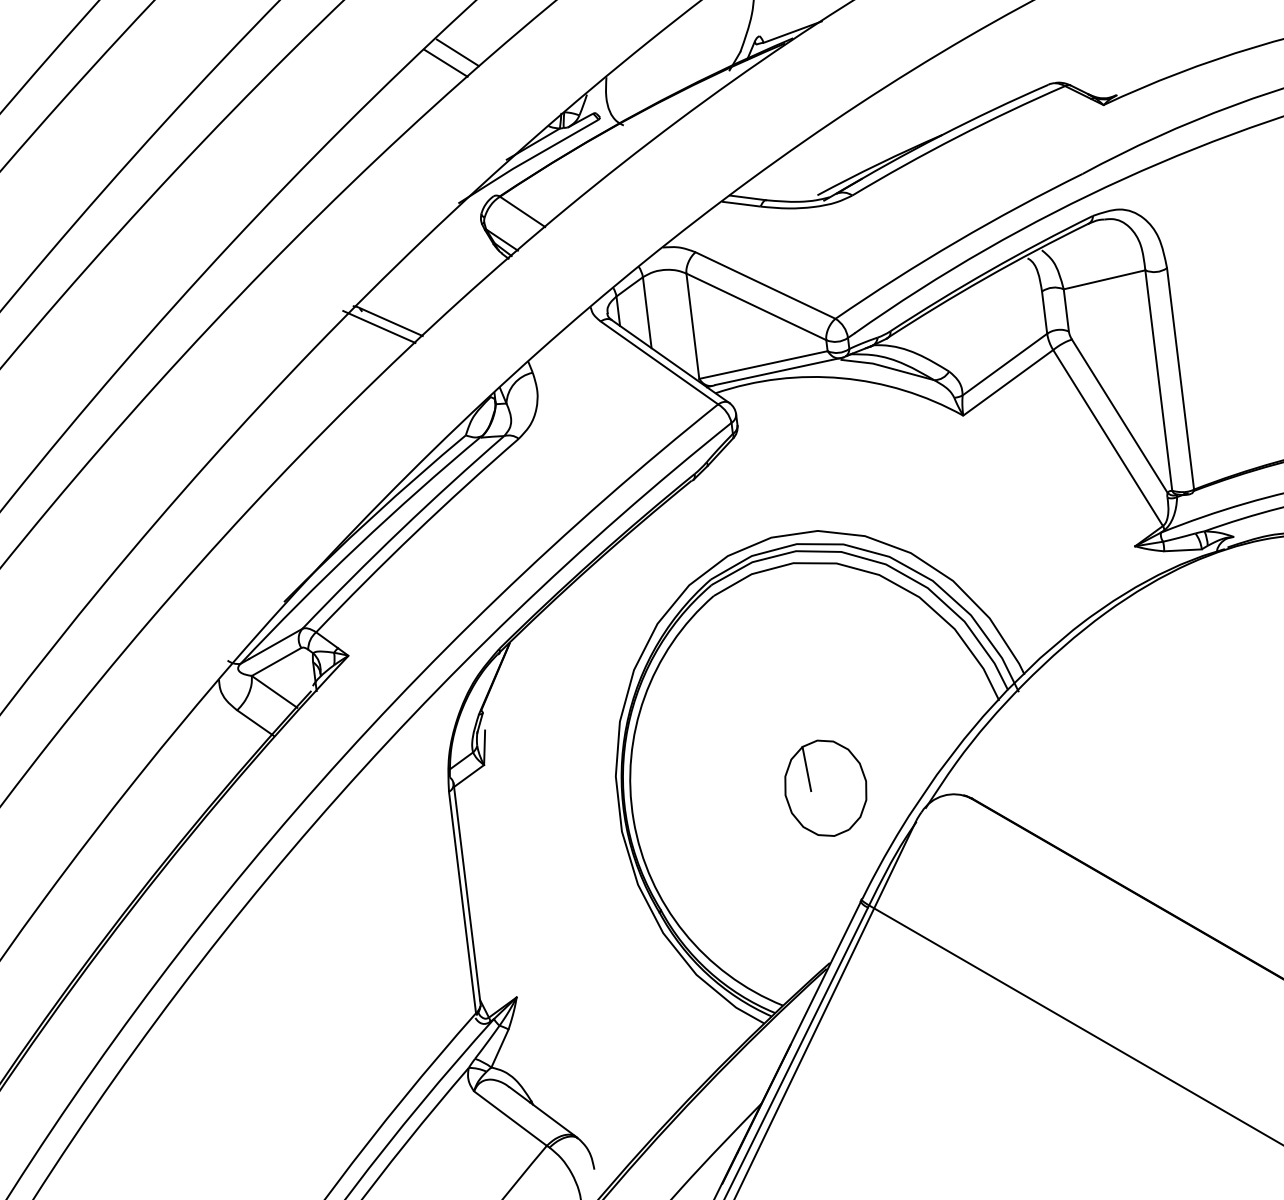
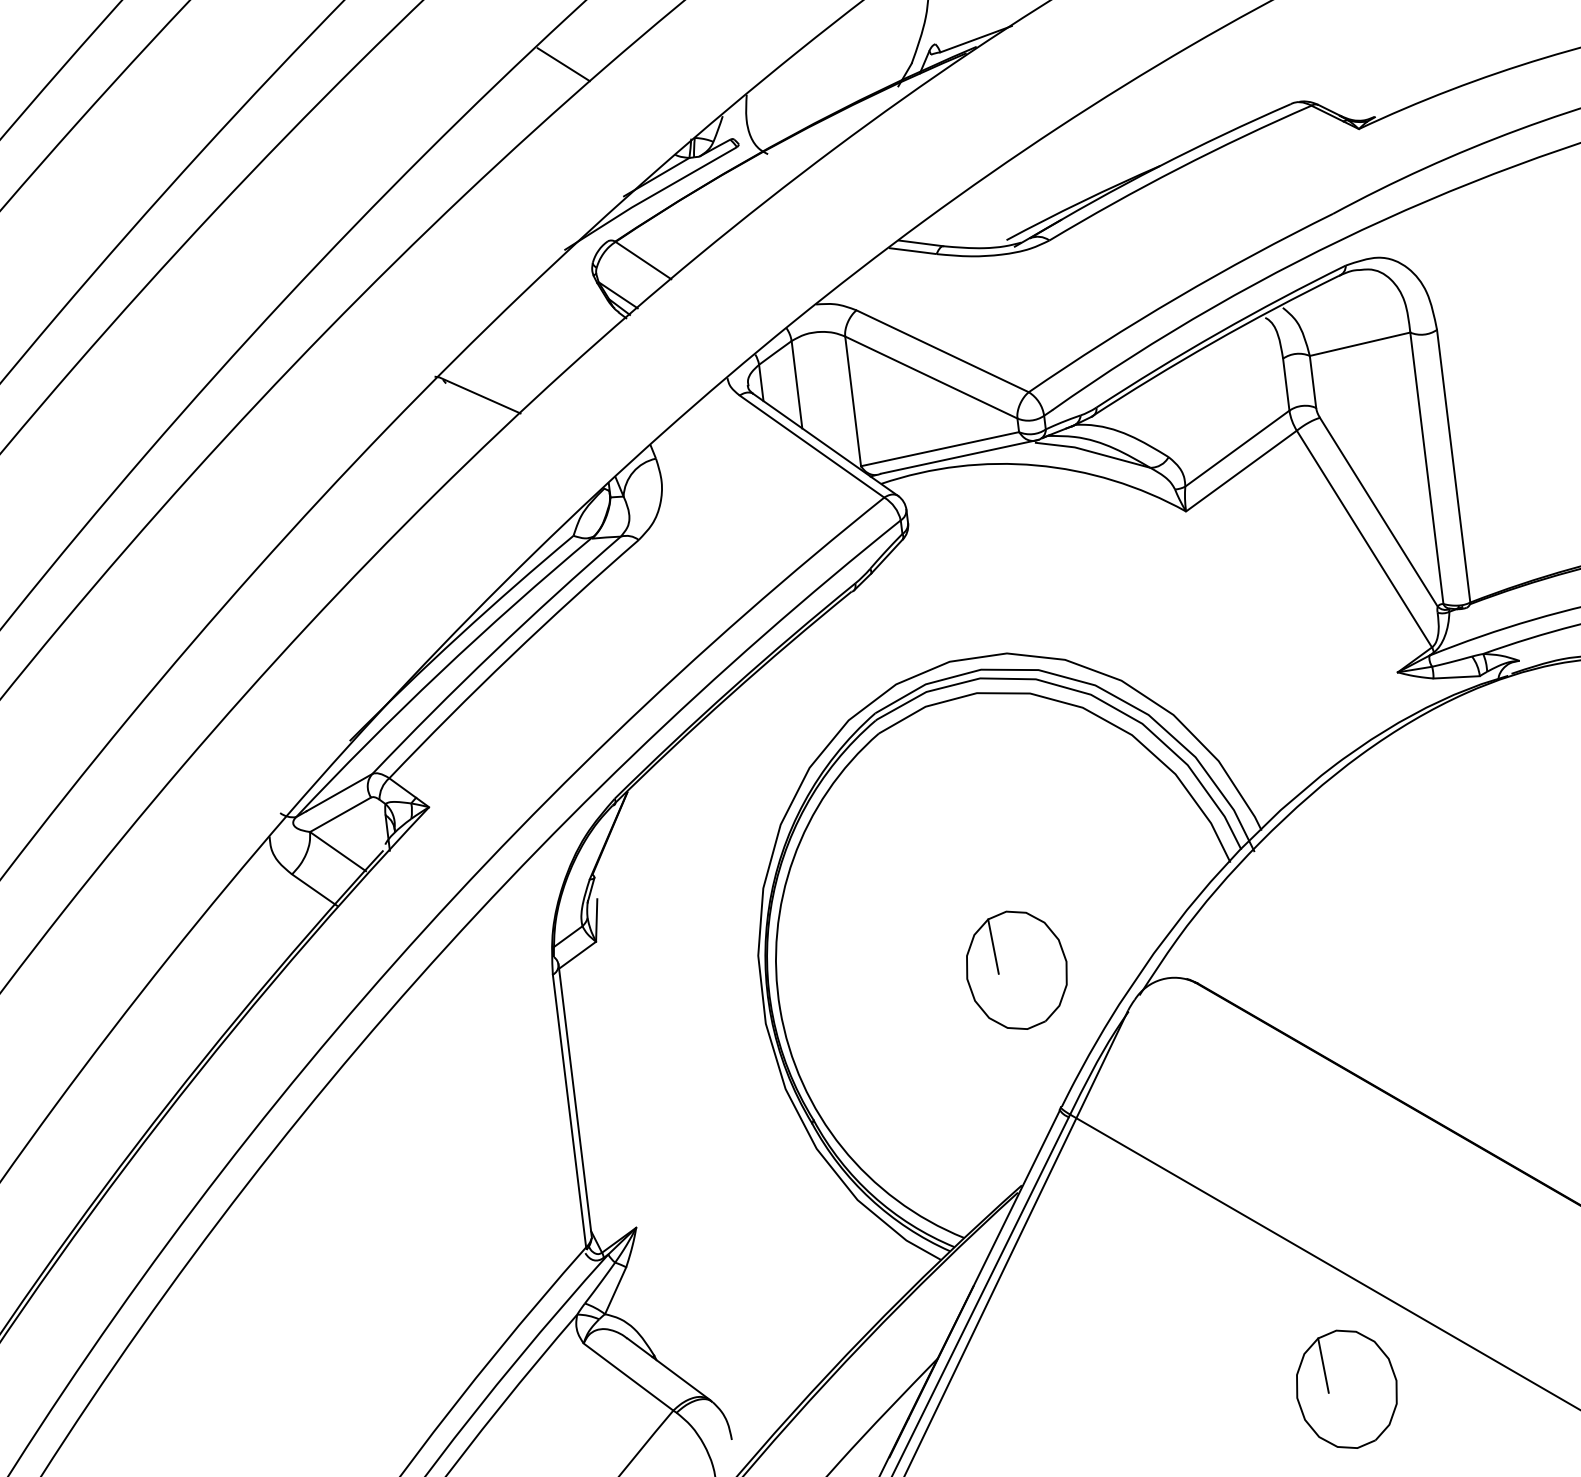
line: (445, 63) -> (548, 77), removed
line: (378, 327) -> (466, 402), removed
part: (1093, 1127) -> (1346, 1388), added

